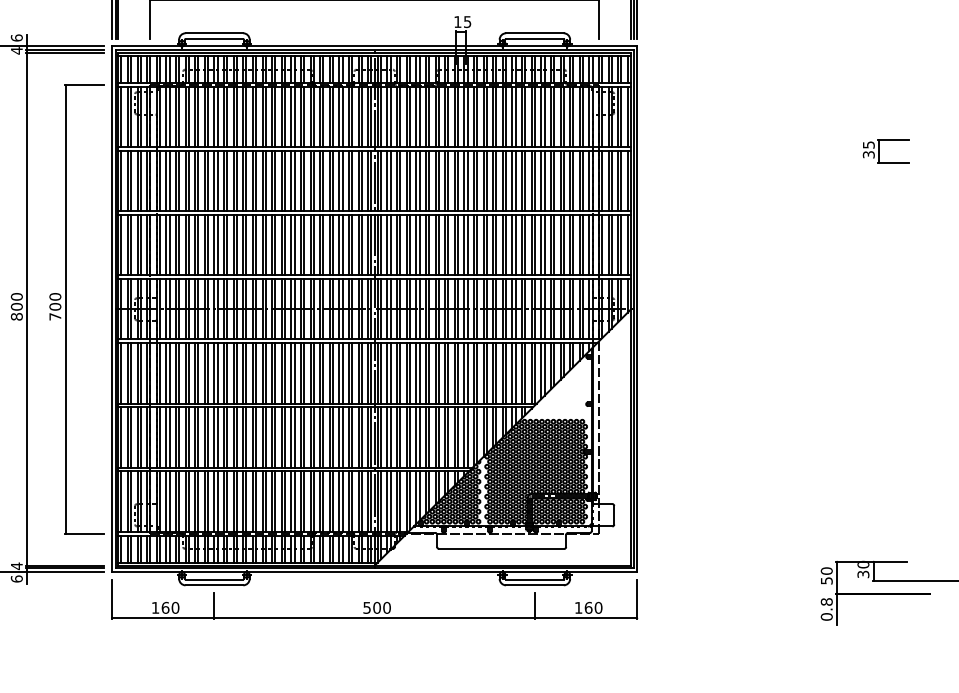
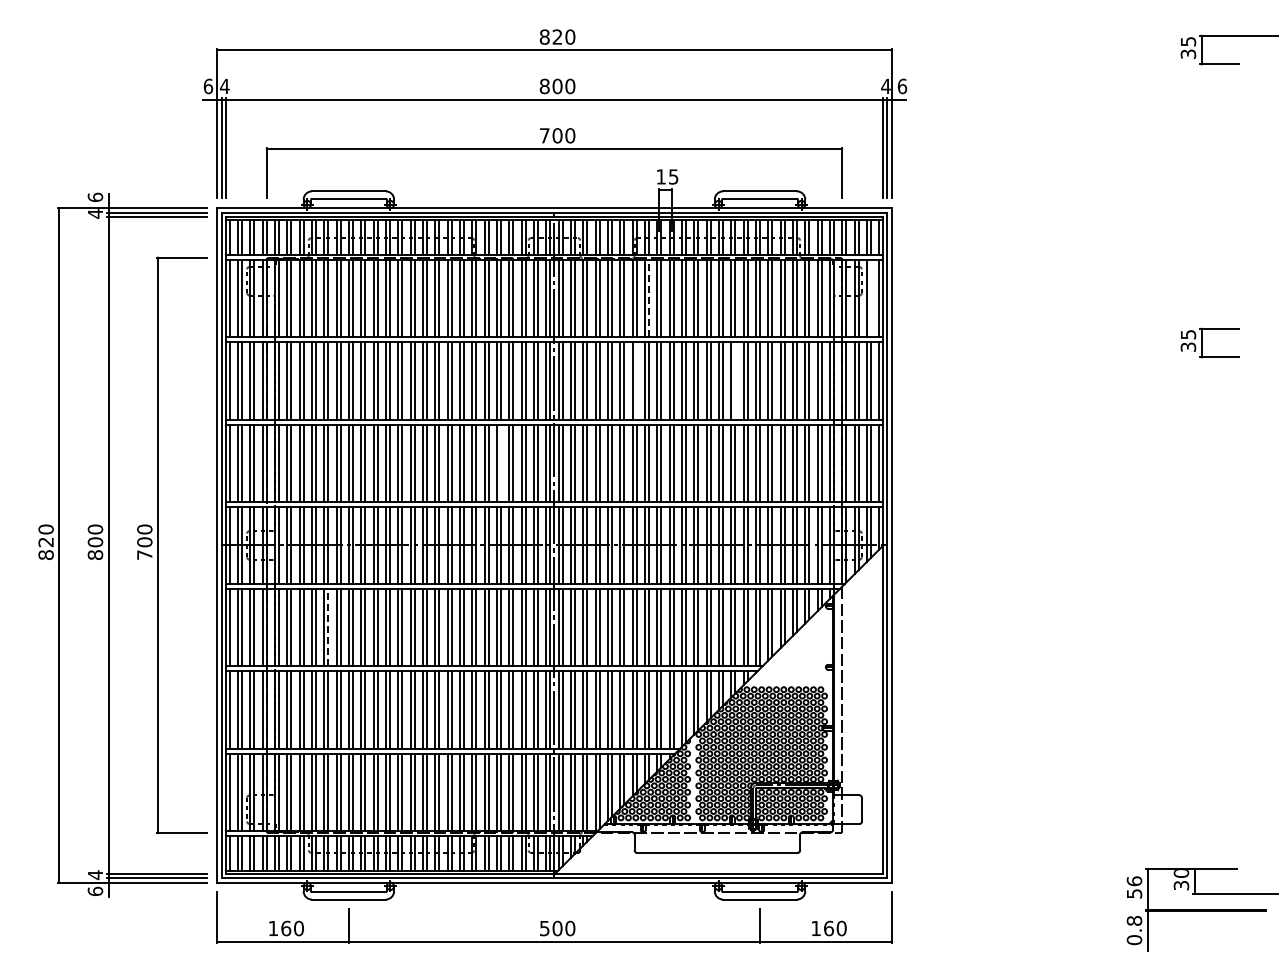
line: (448, 116) -> (649, 298), solid -> dashed
line: (621, 116) -> (871, 298), removed
line: (438, 180) -> (636, 380), removed
line: (515, 180) -> (735, 380), removed
line: (333, 244) -> (501, 462), removed
line: (198, 373) -> (328, 627), solid -> dashed
text: (826, 571) -> (1133, 881), 50 -> 56

